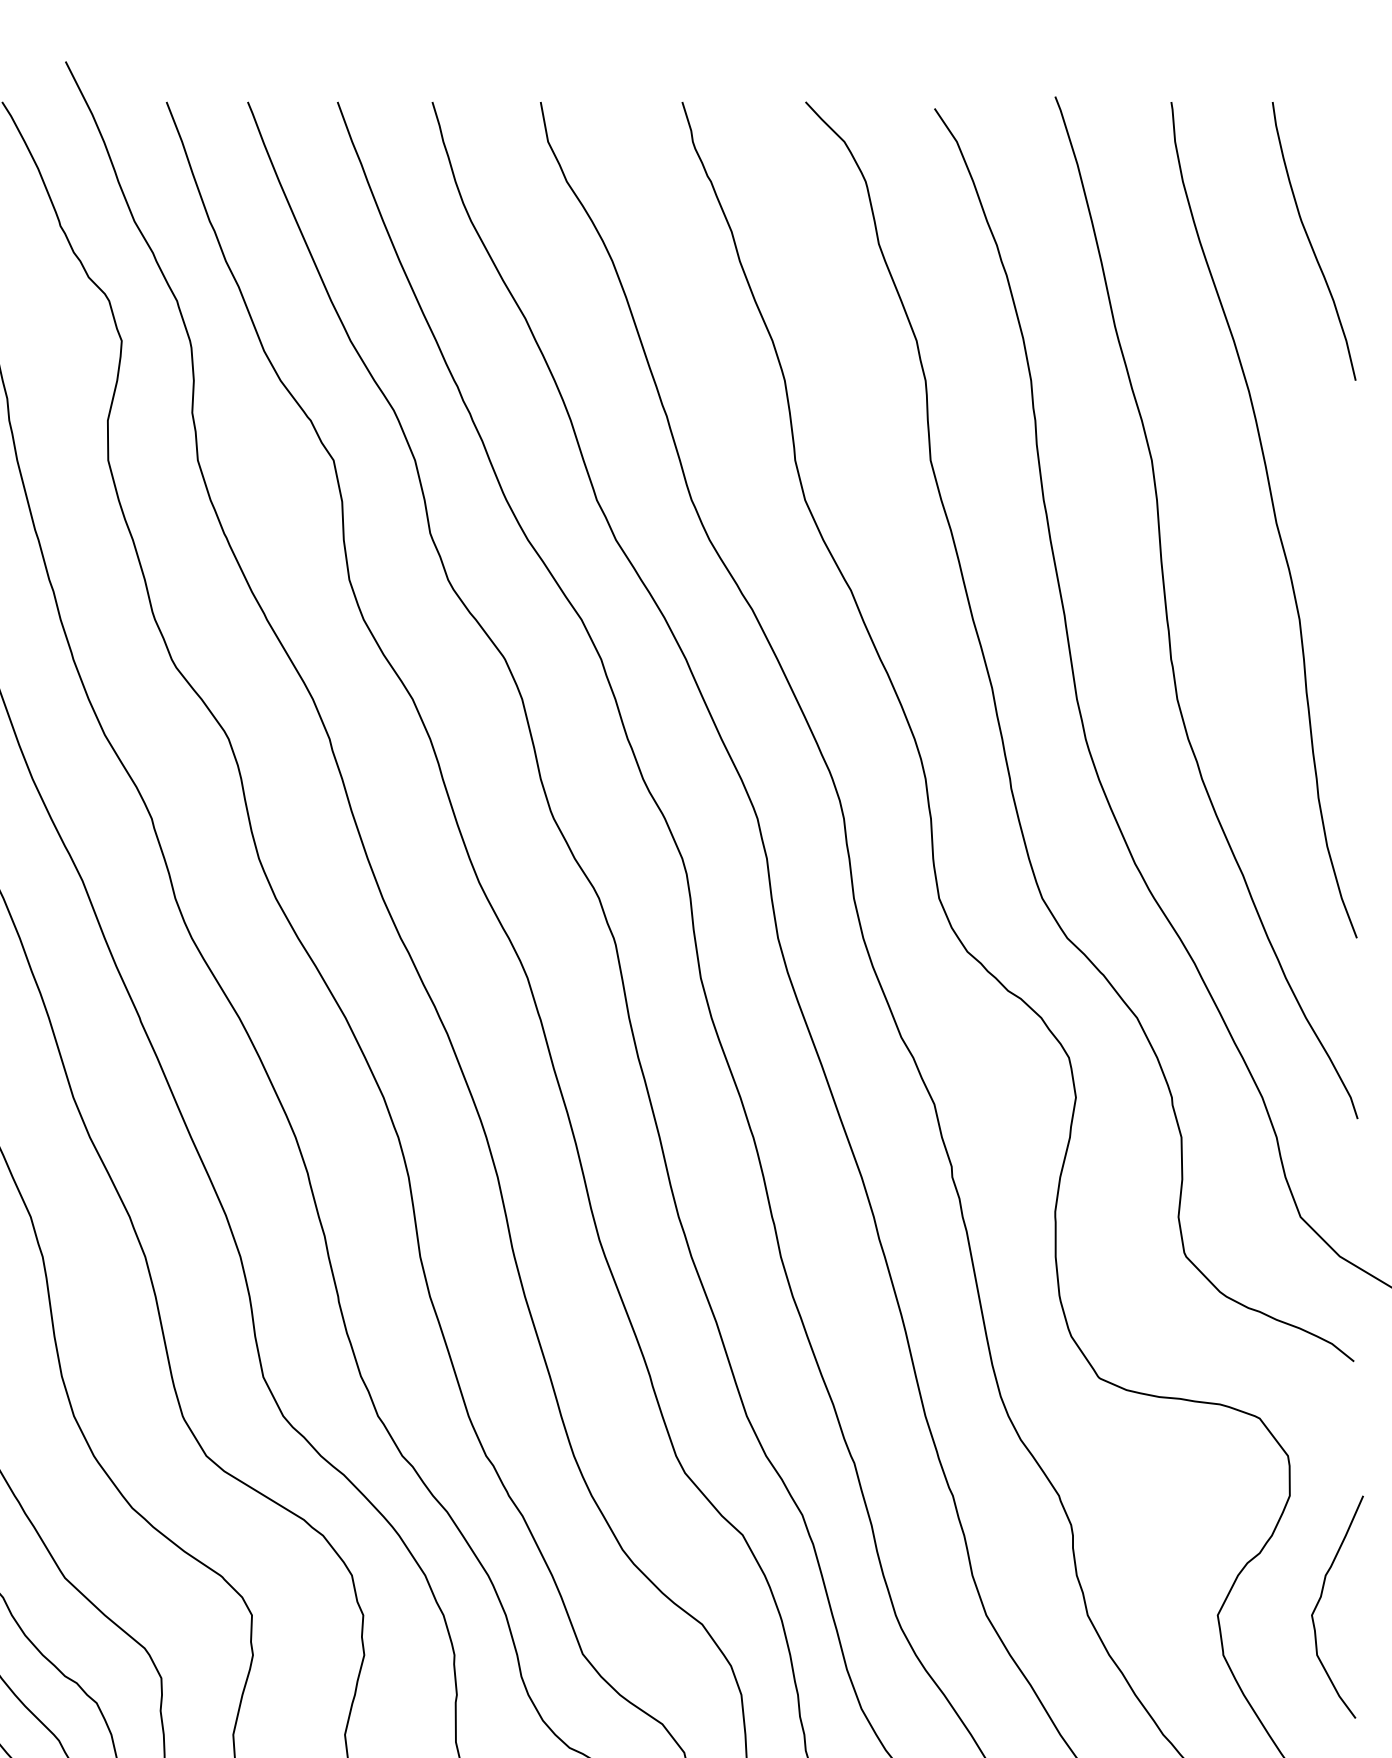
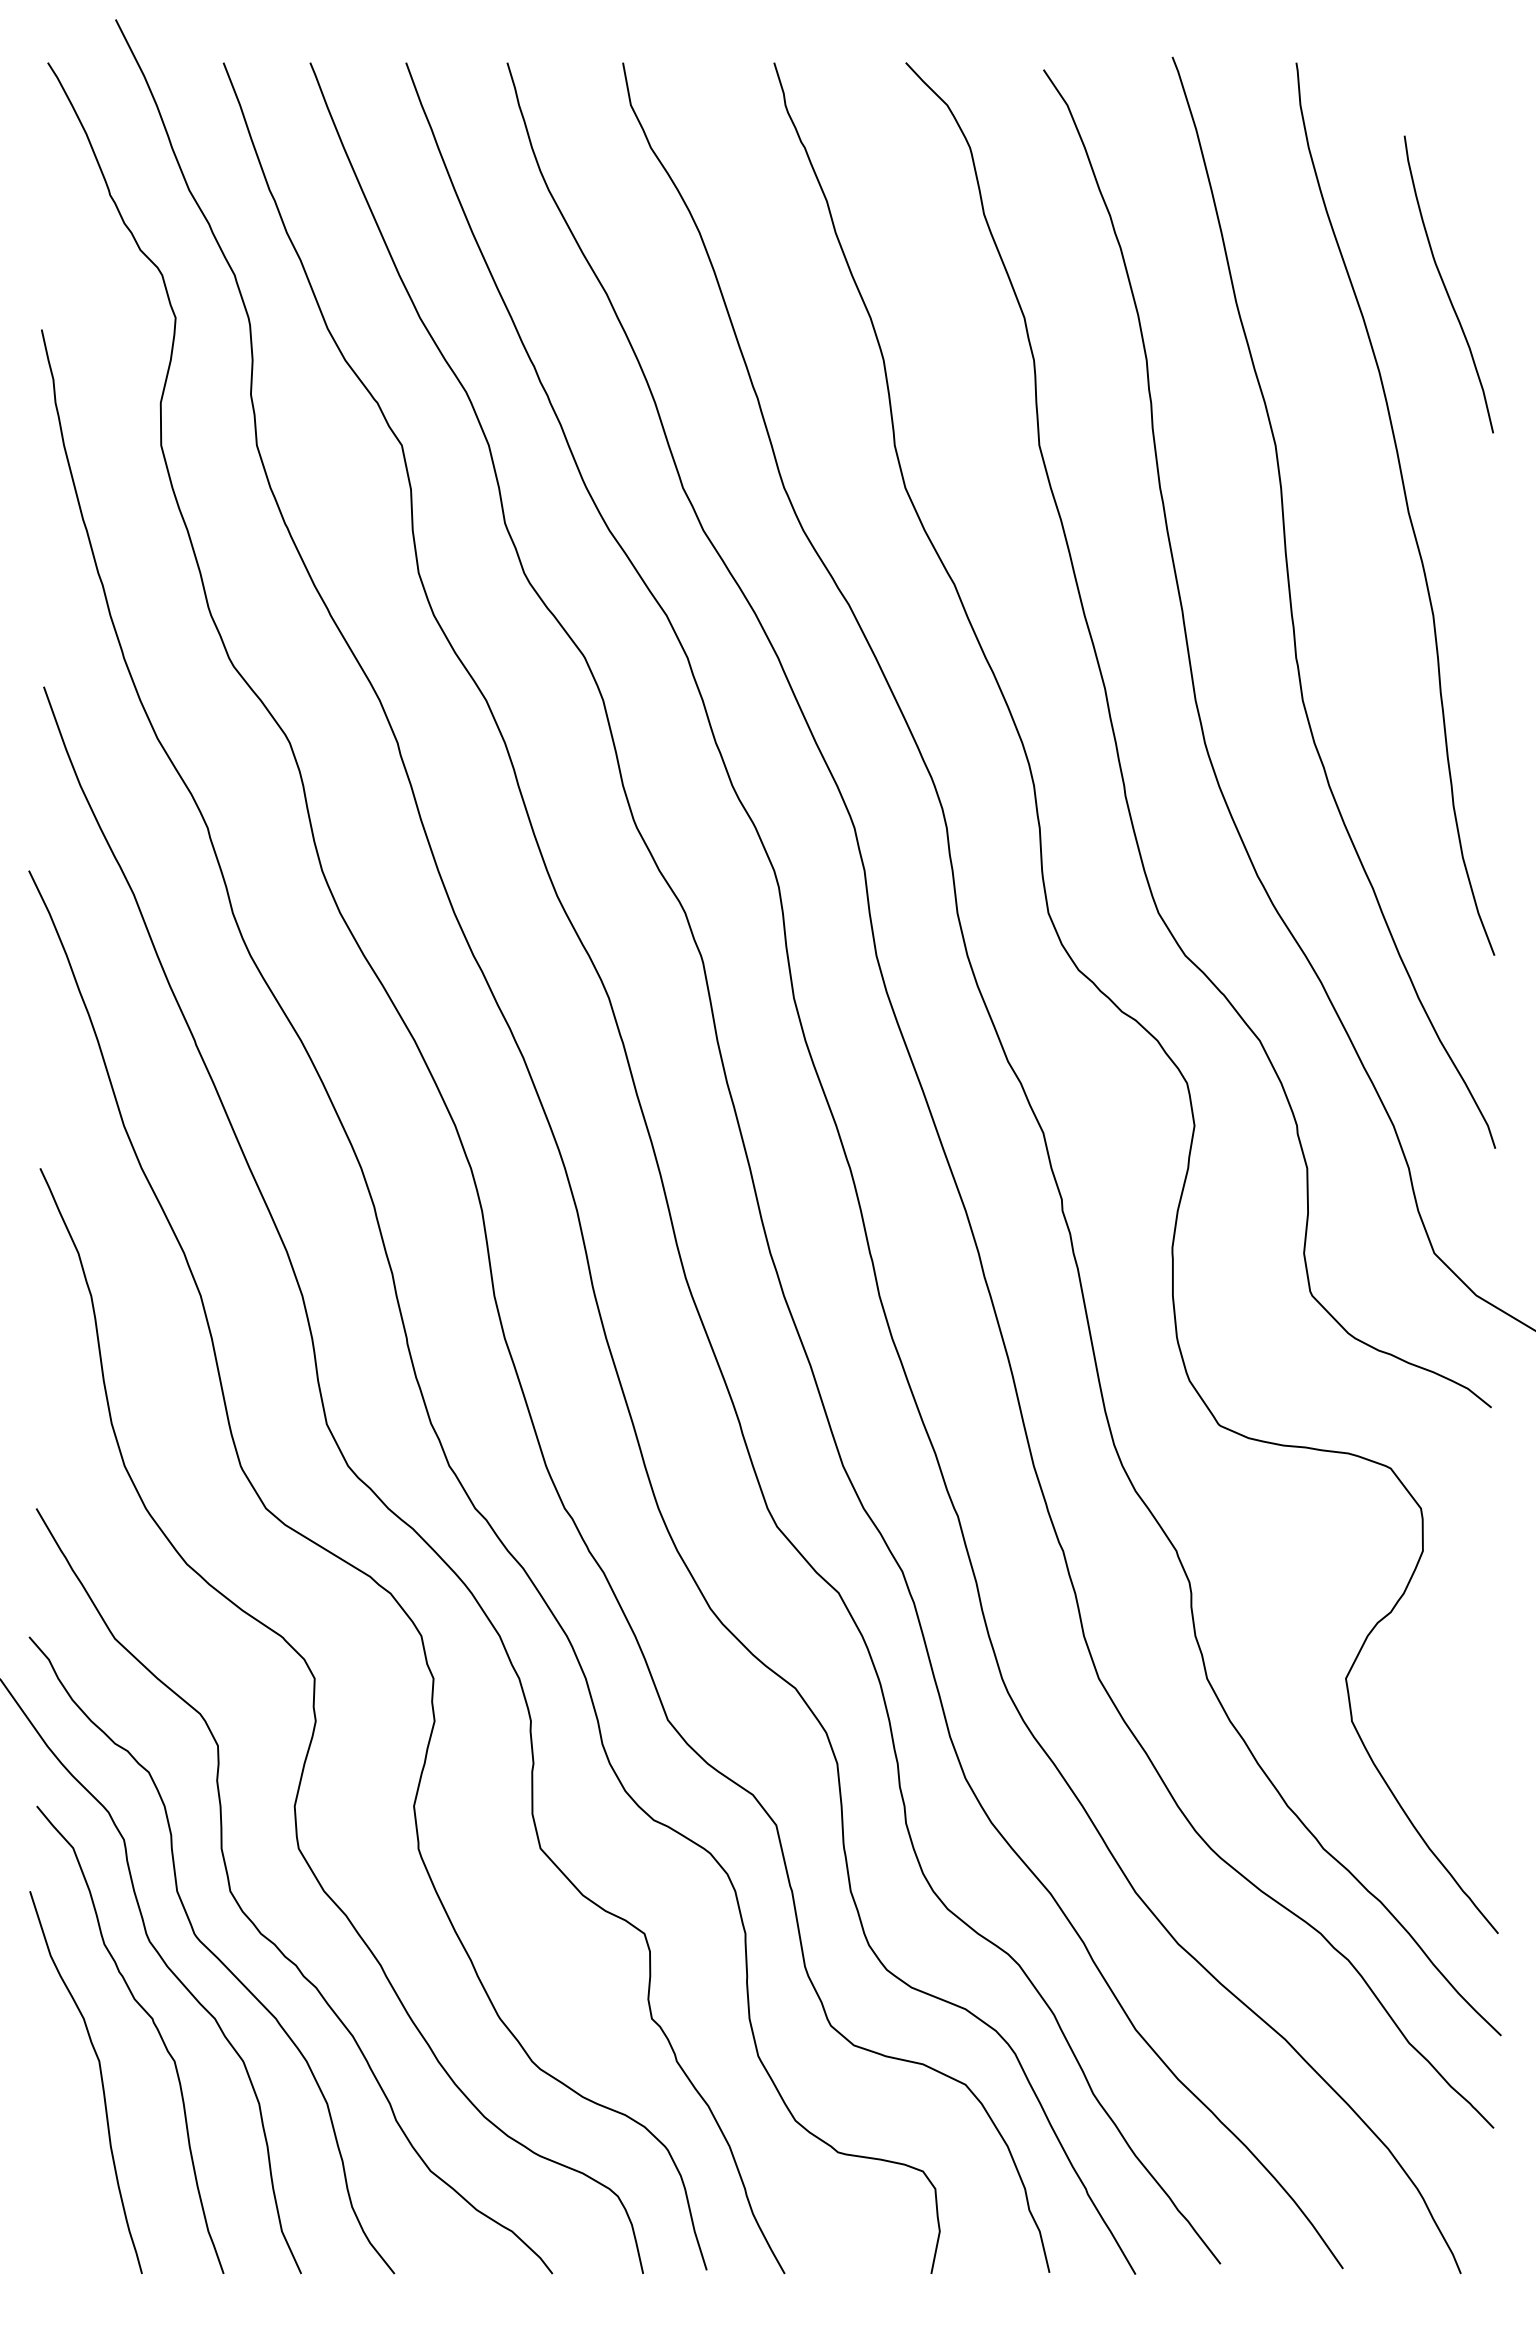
curve: (1310, 242) -> (1445, 285), moved
curve: (1321, 1598) -> (1456, 1660), removed

